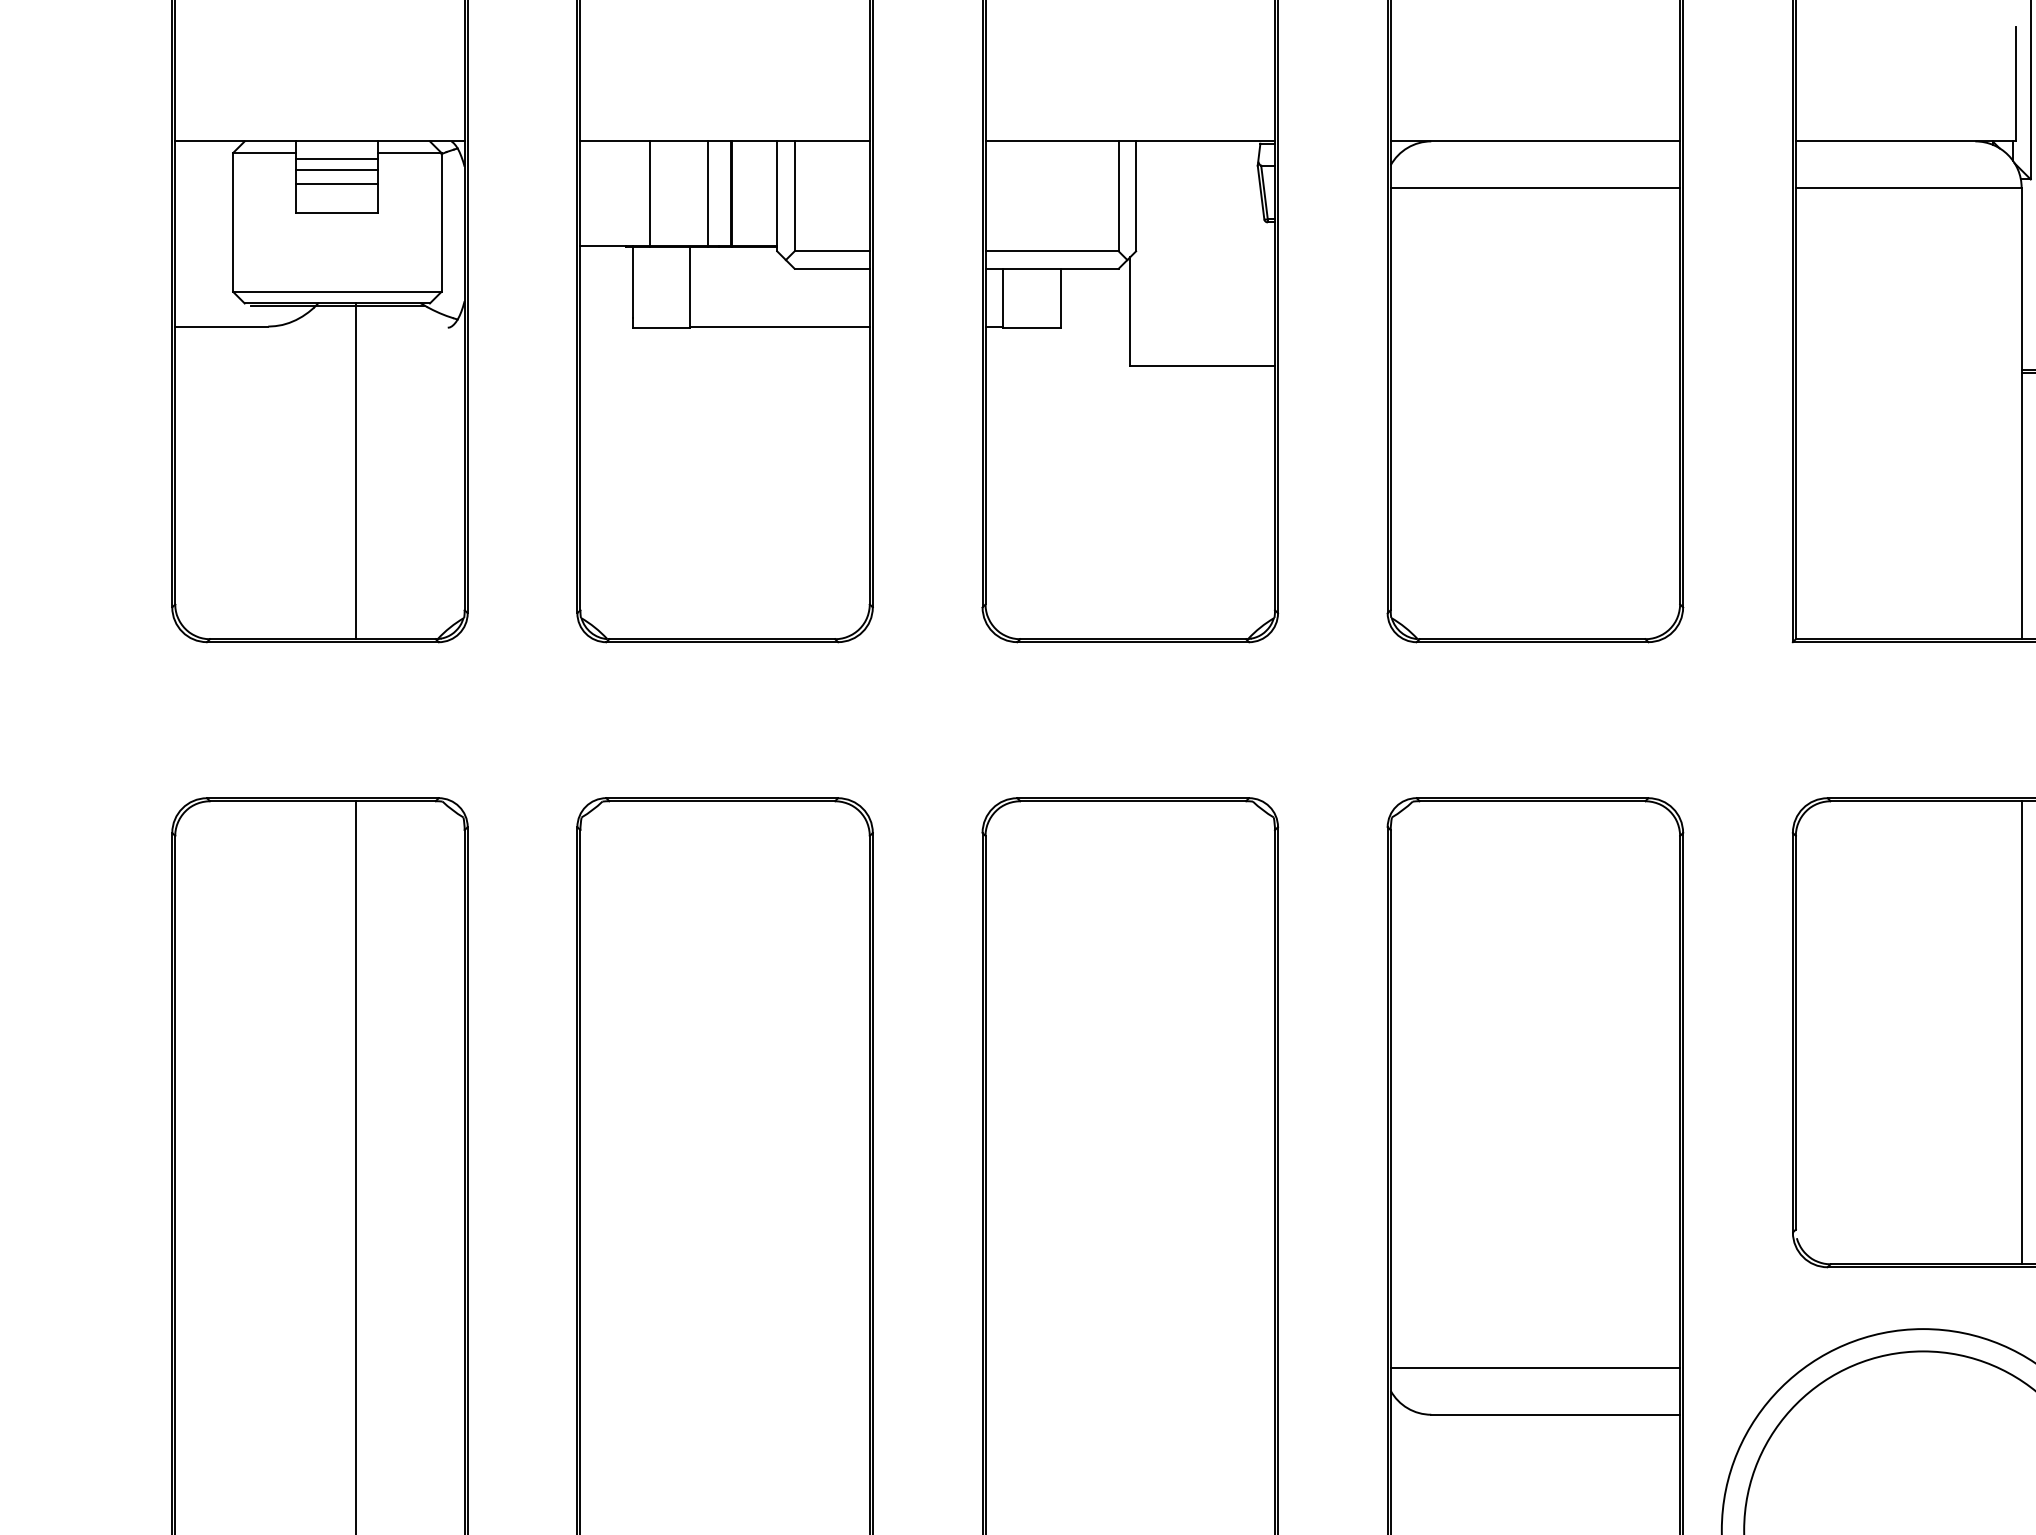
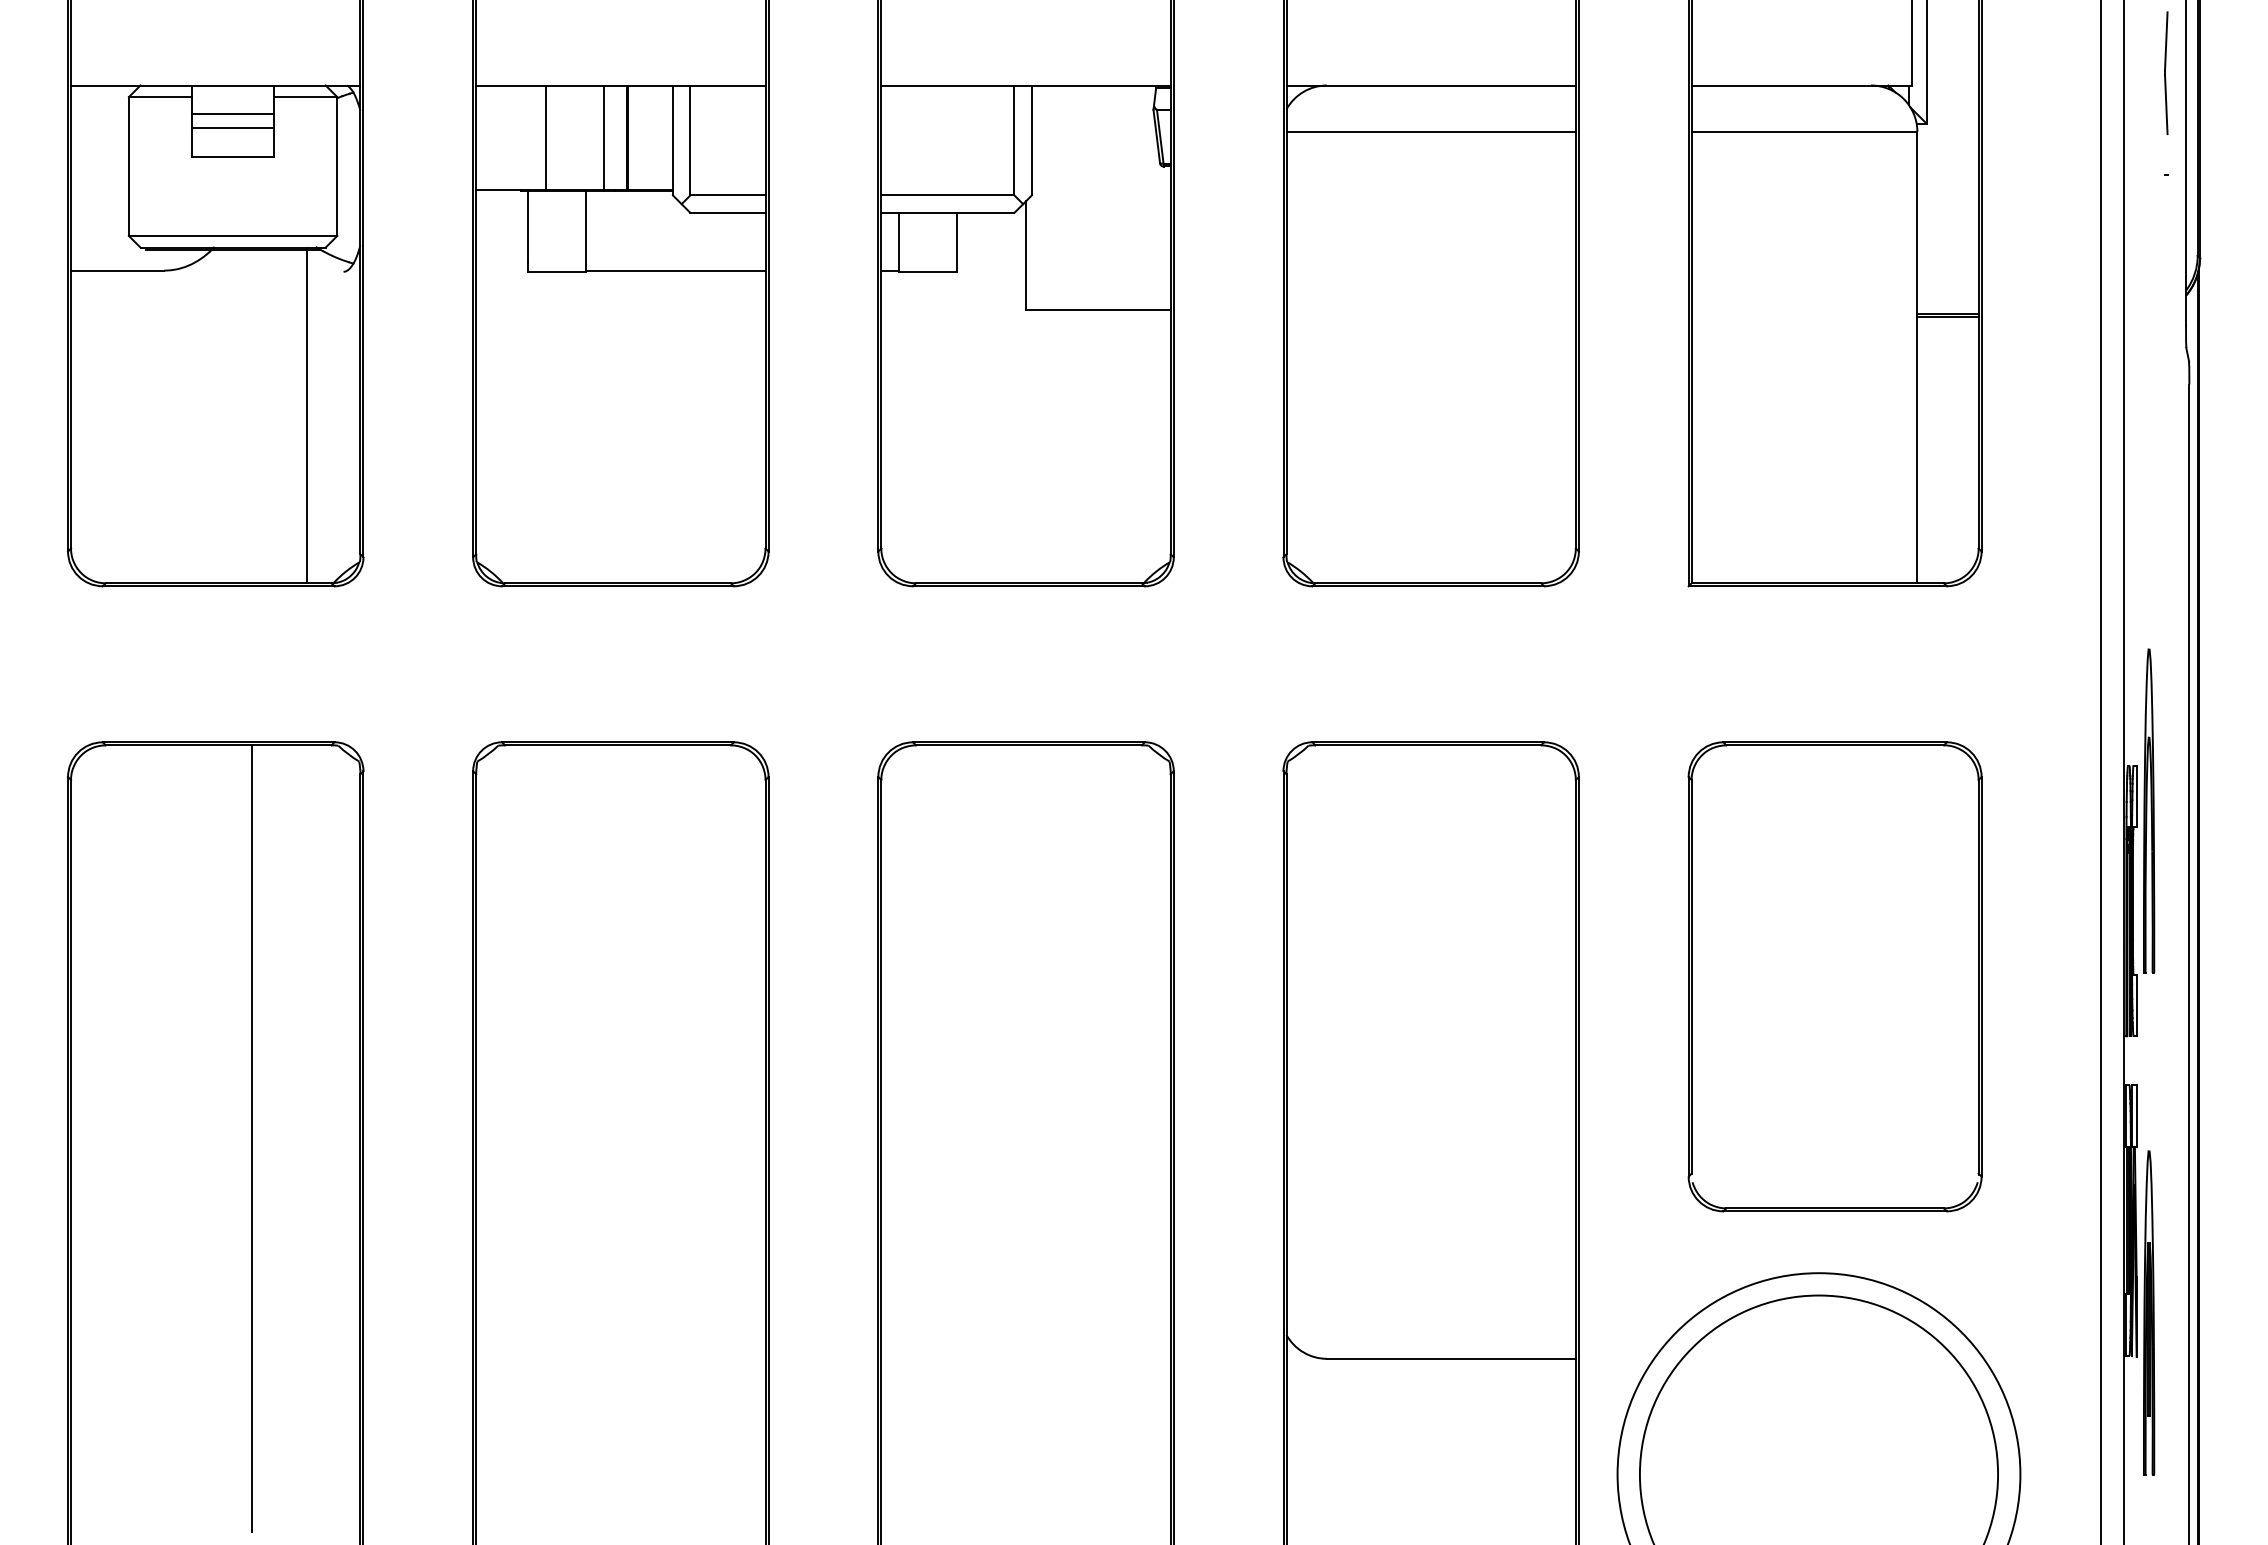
line: (337, 158) -> (233, 102), removed
line: (355, 471) -> (306, 415), moved
line: (2021, 1032) -> (1917, 976), removed
line: (1534, 1368) -> (1430, 1312), removed

